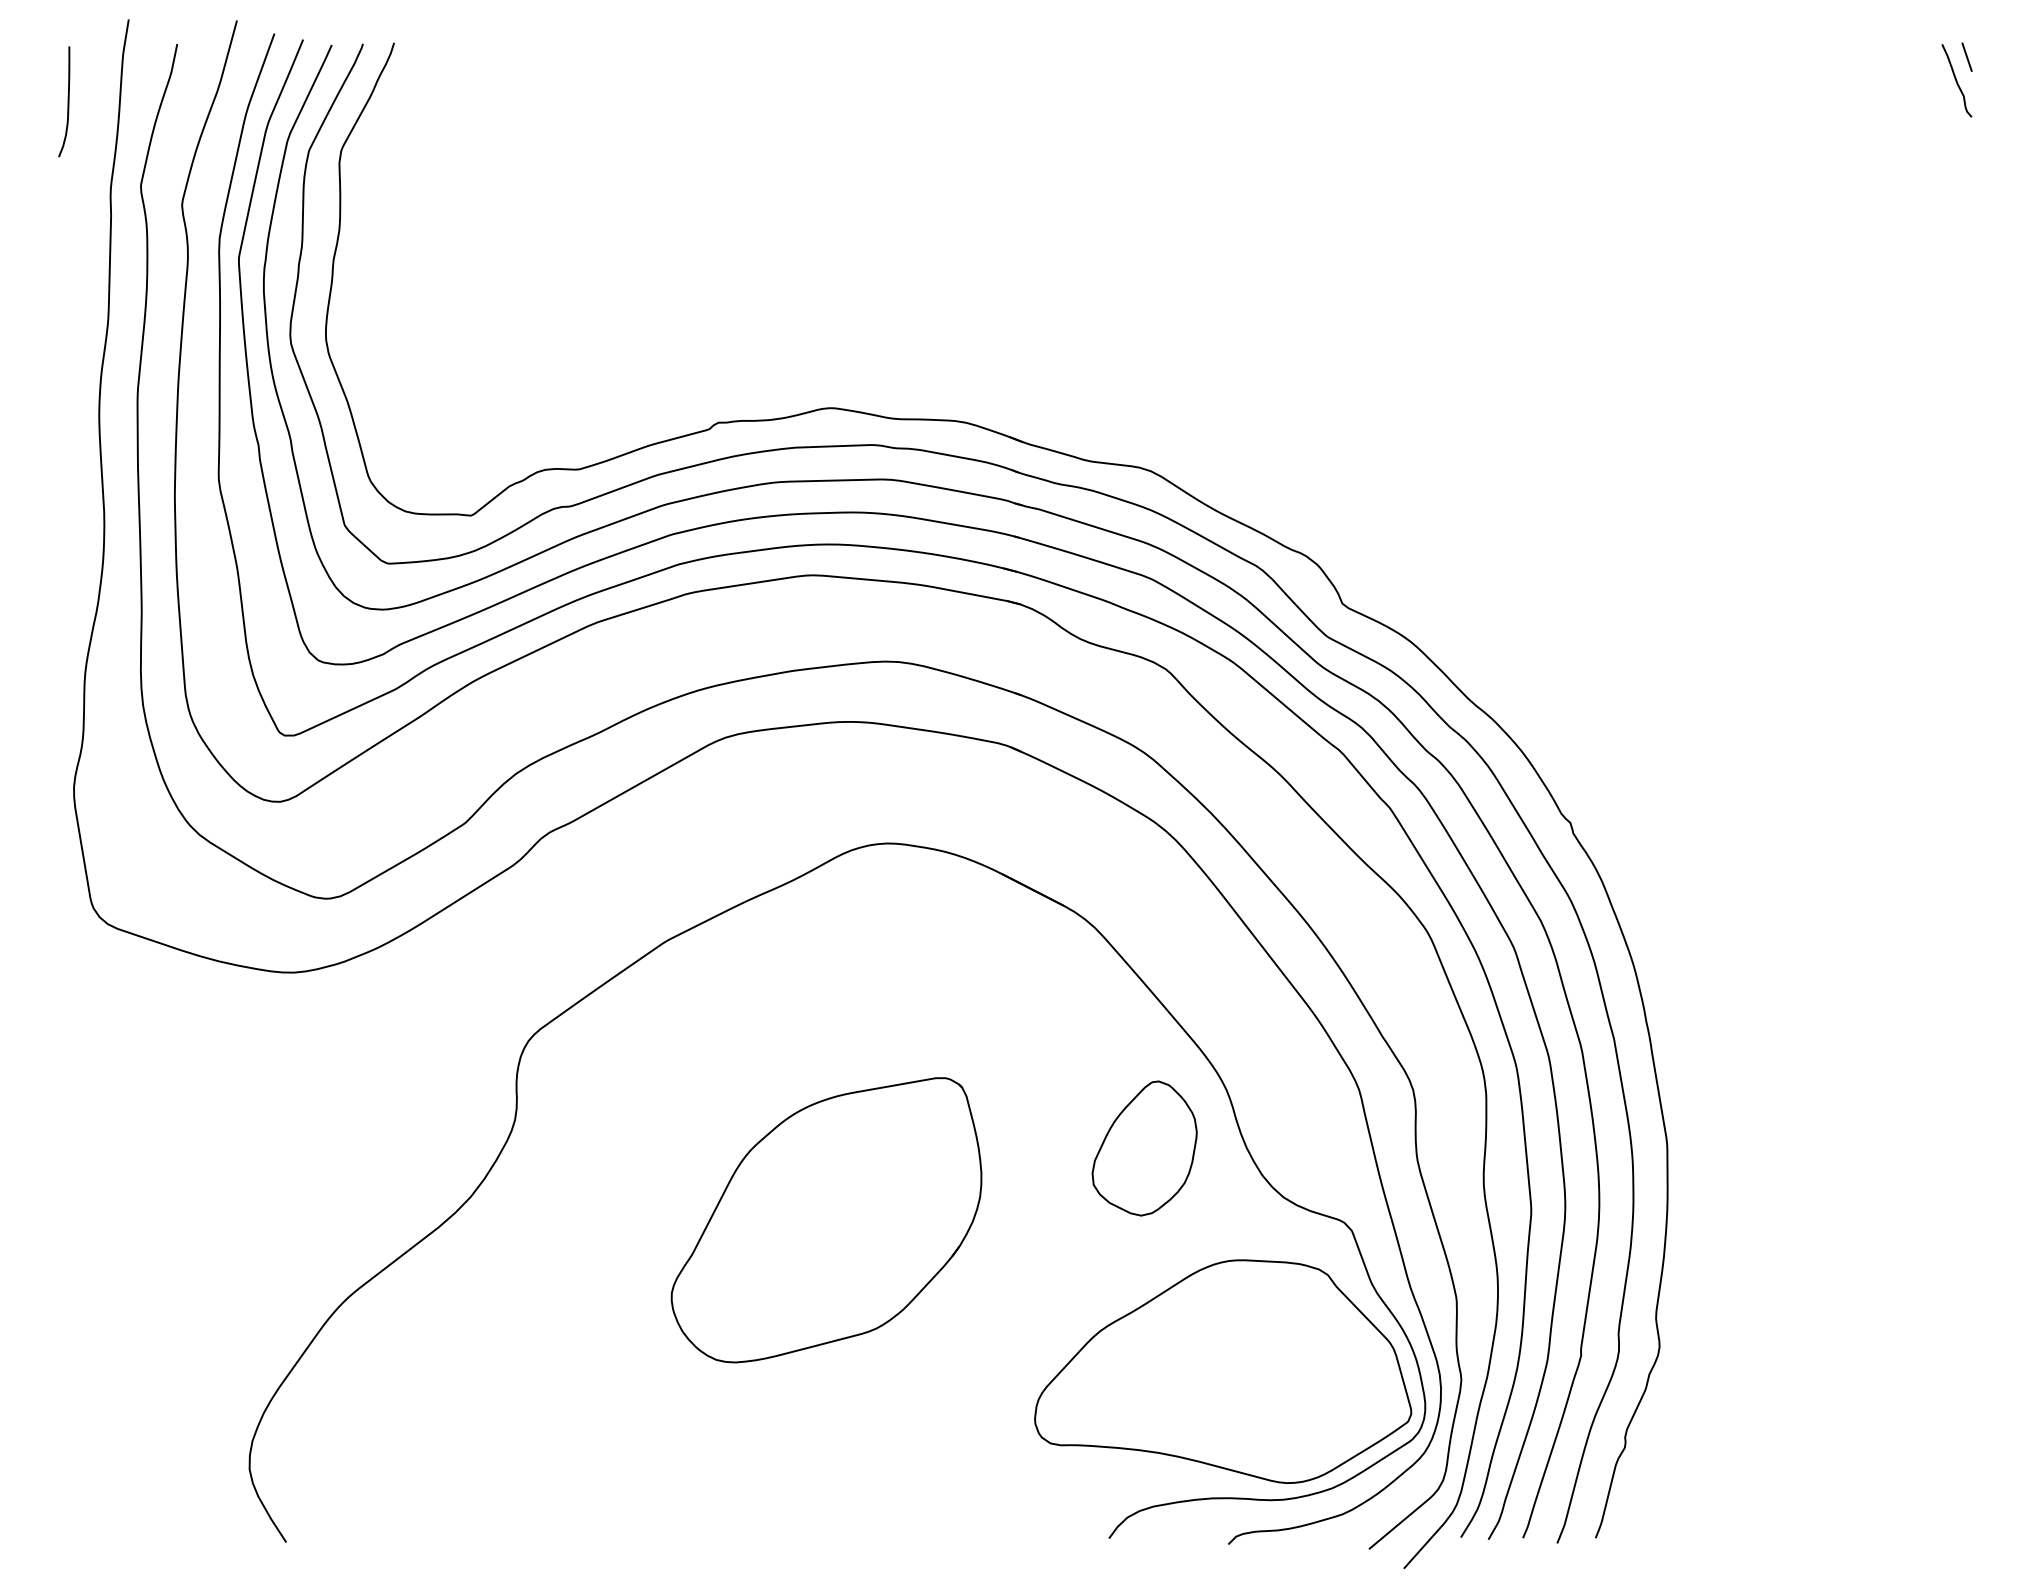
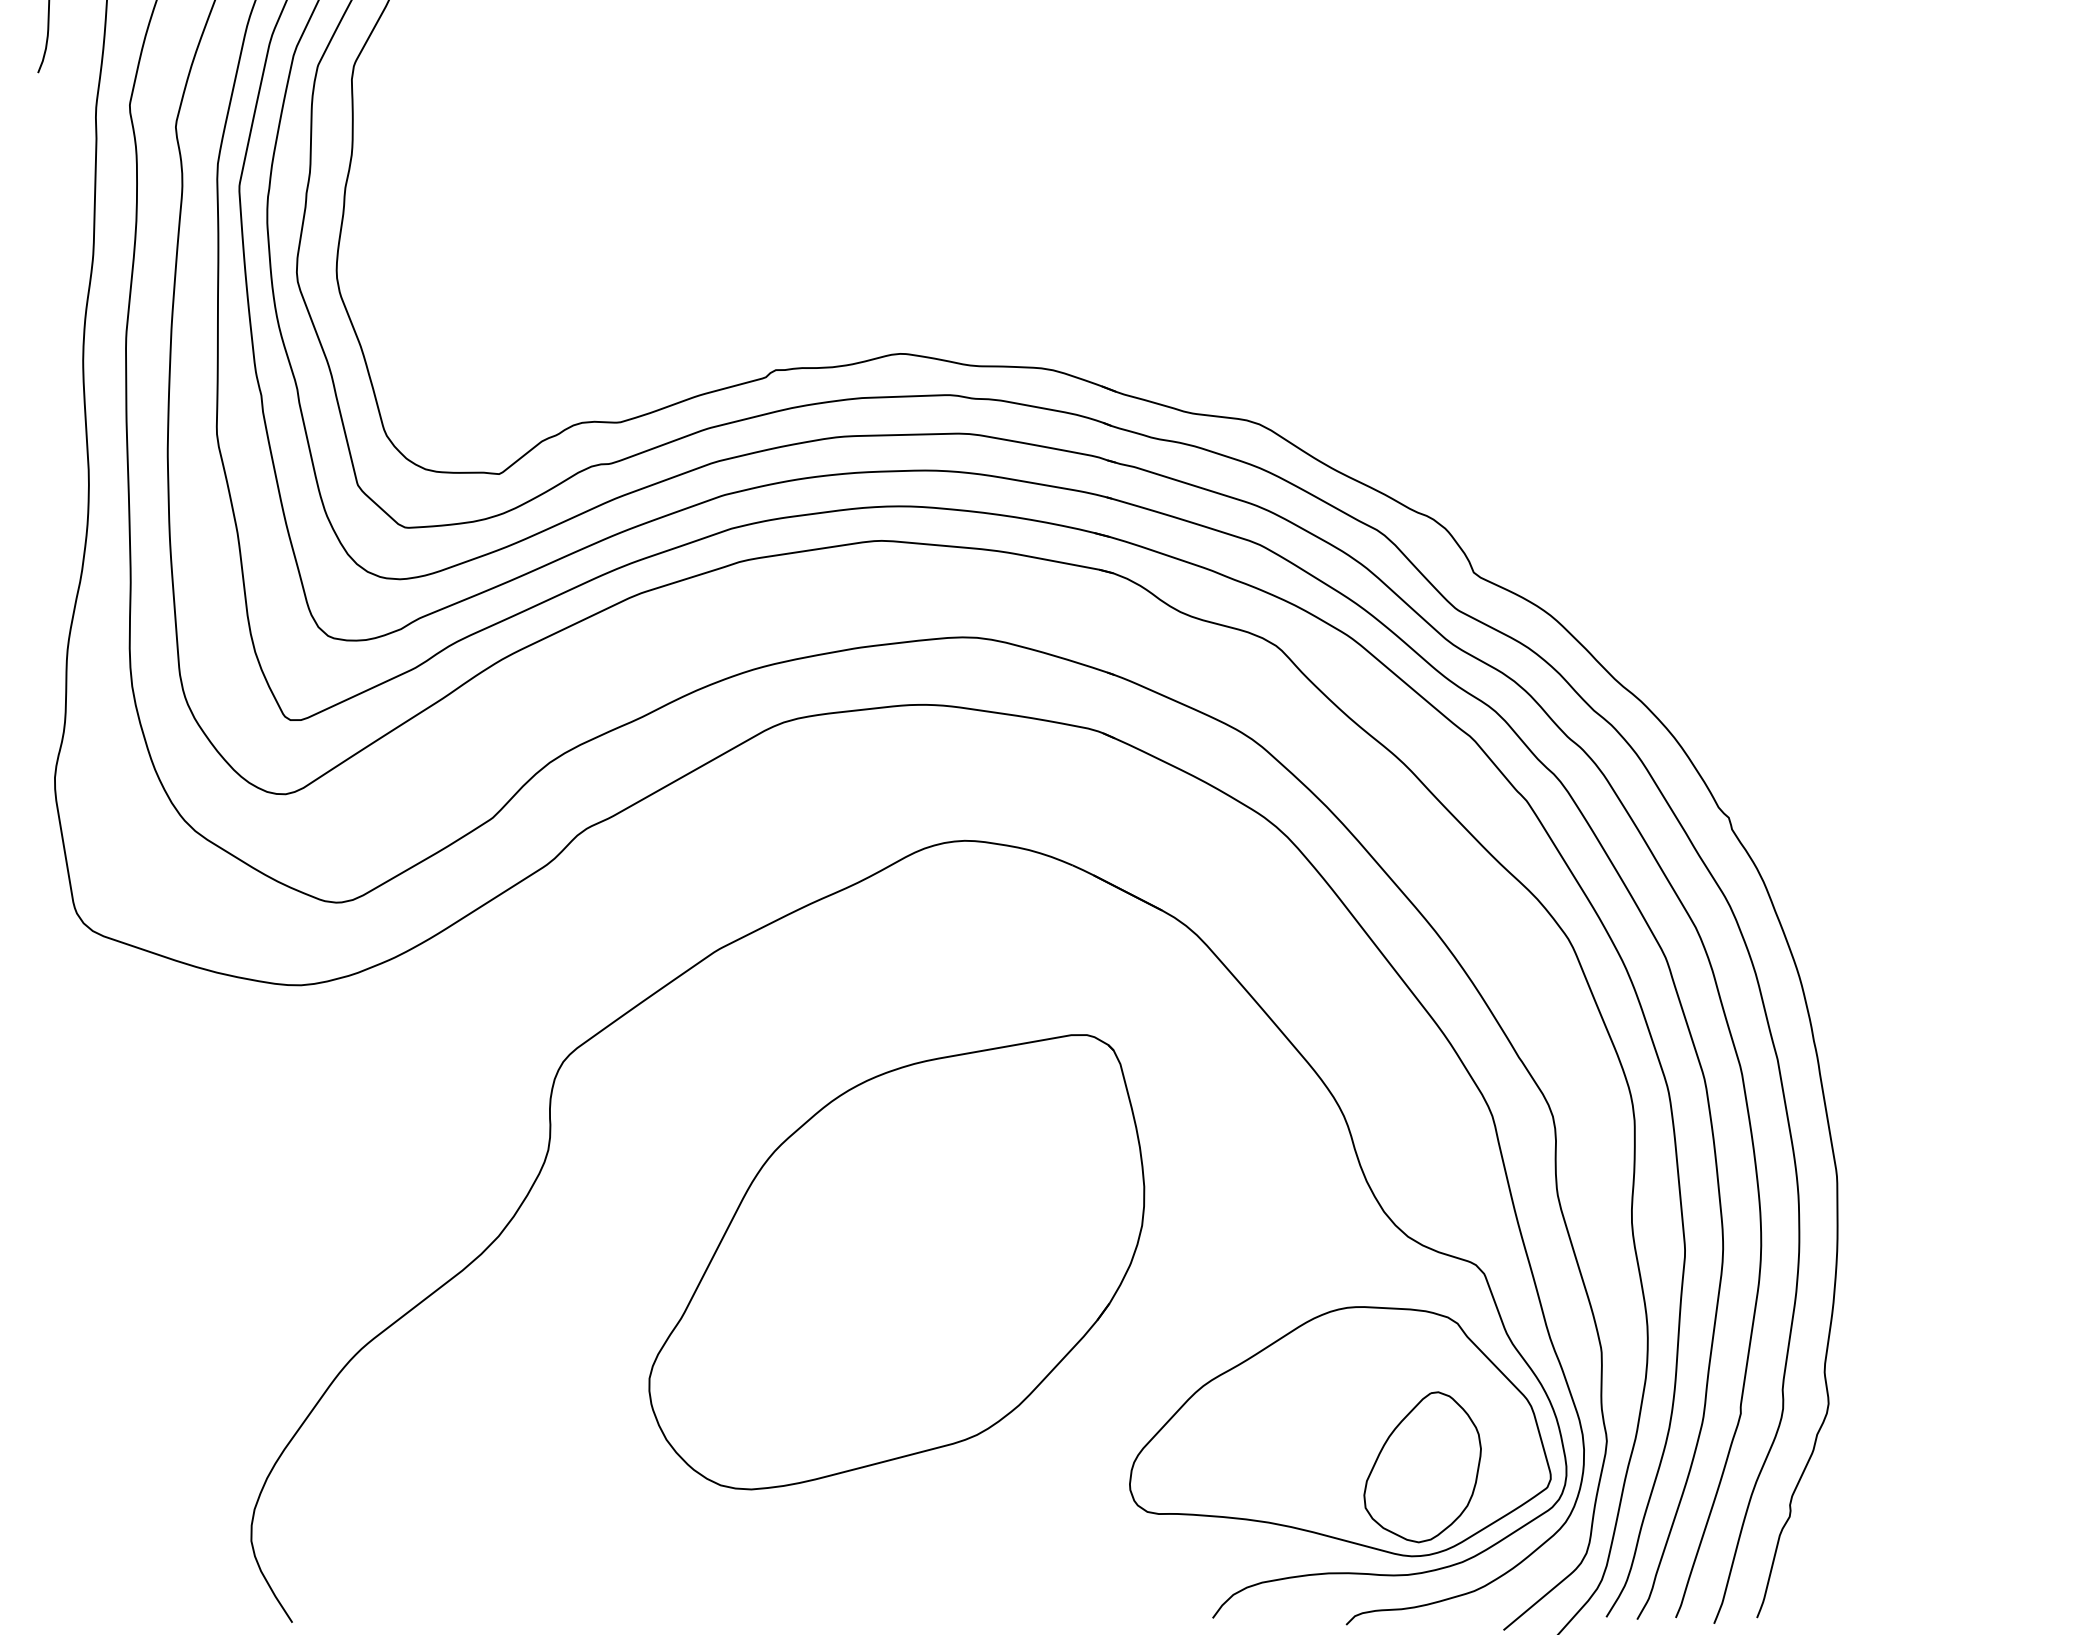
part: (1144, 1148) -> (1422, 1467), moved
part: (826, 1220) -> (896, 1262), size x1.43

